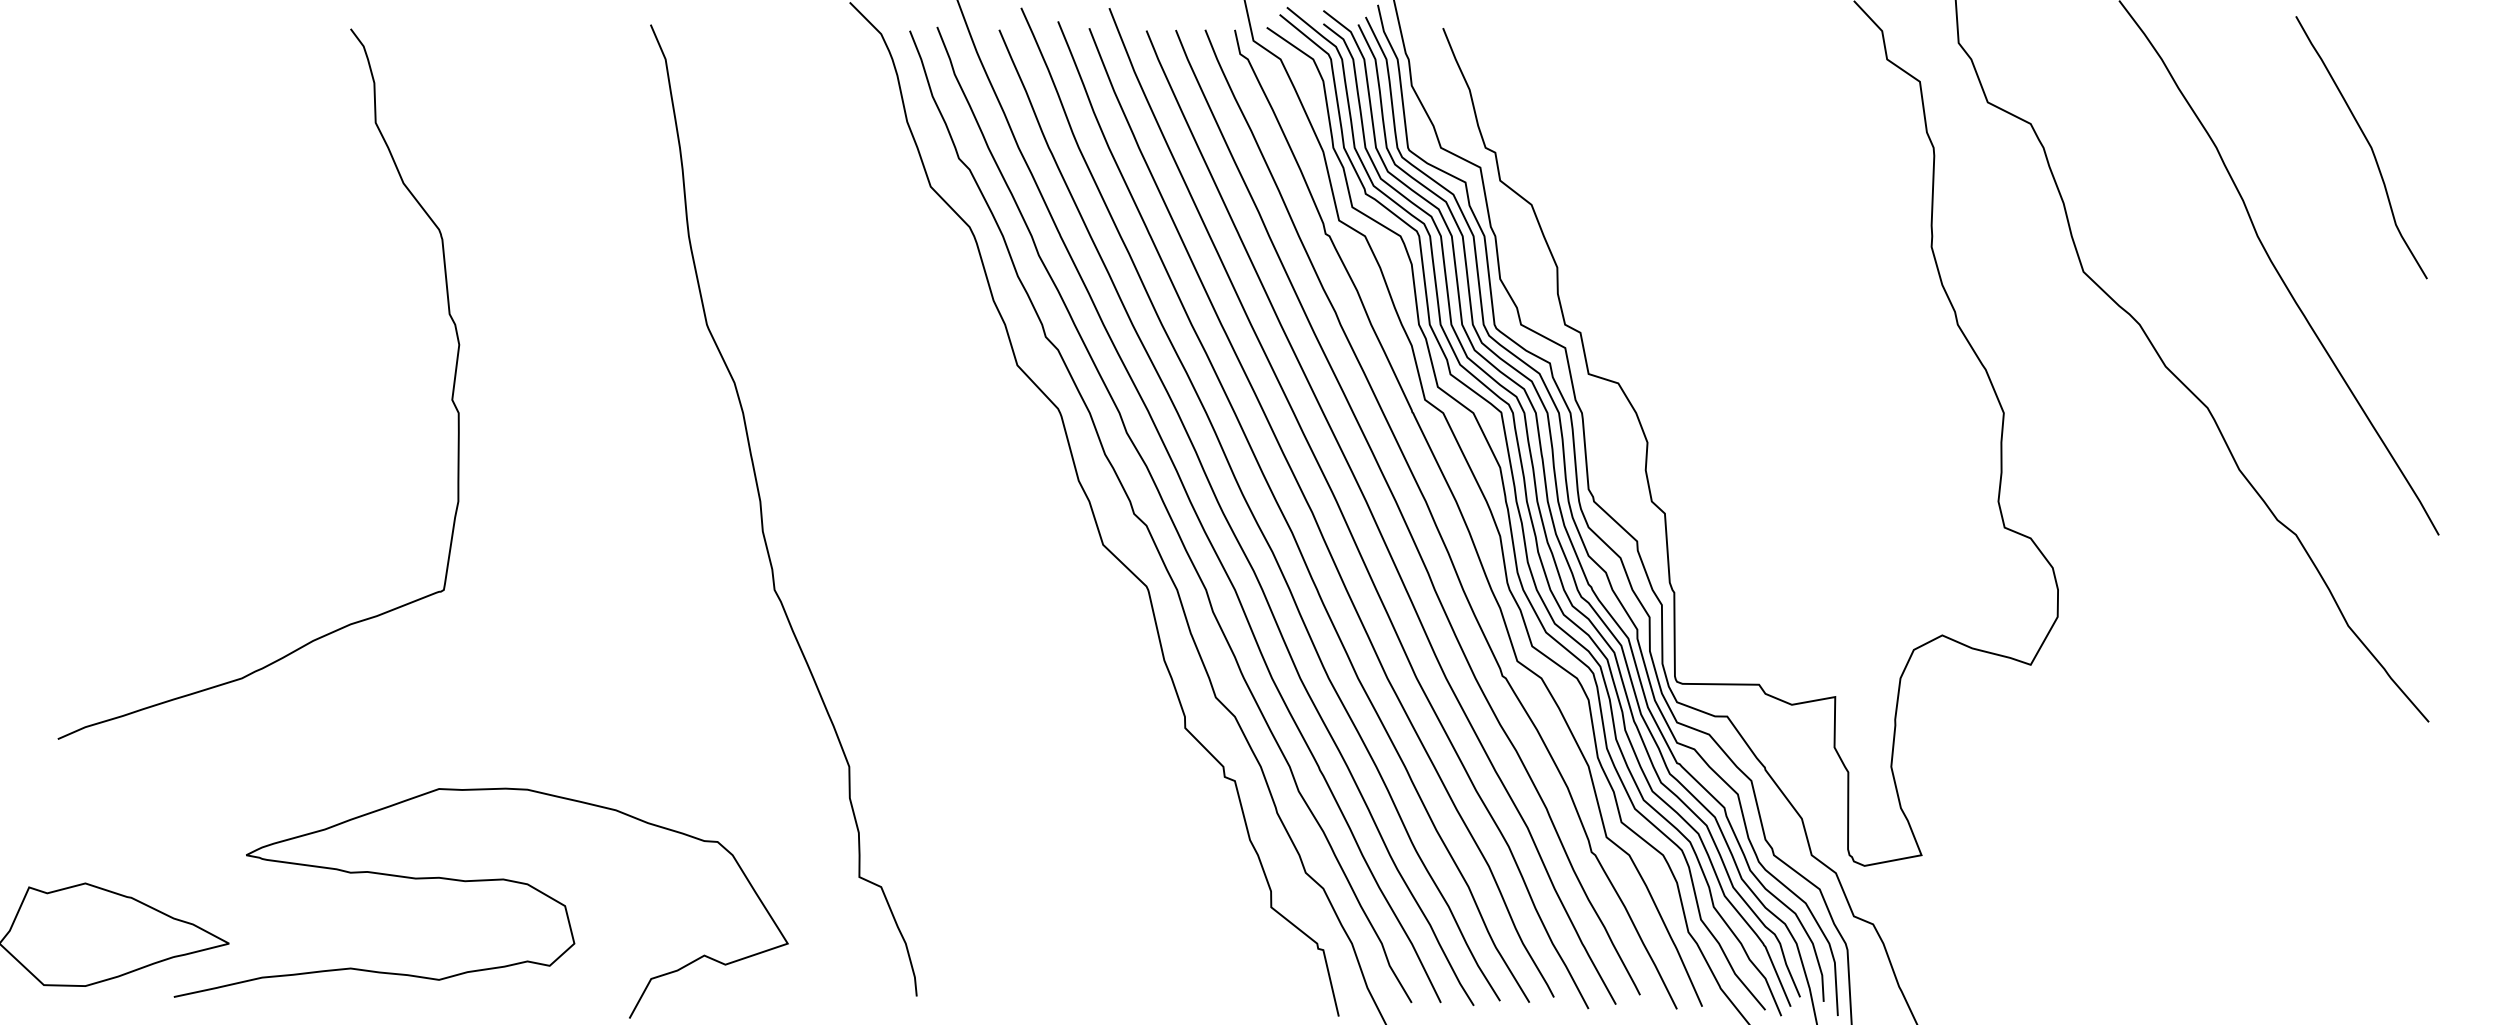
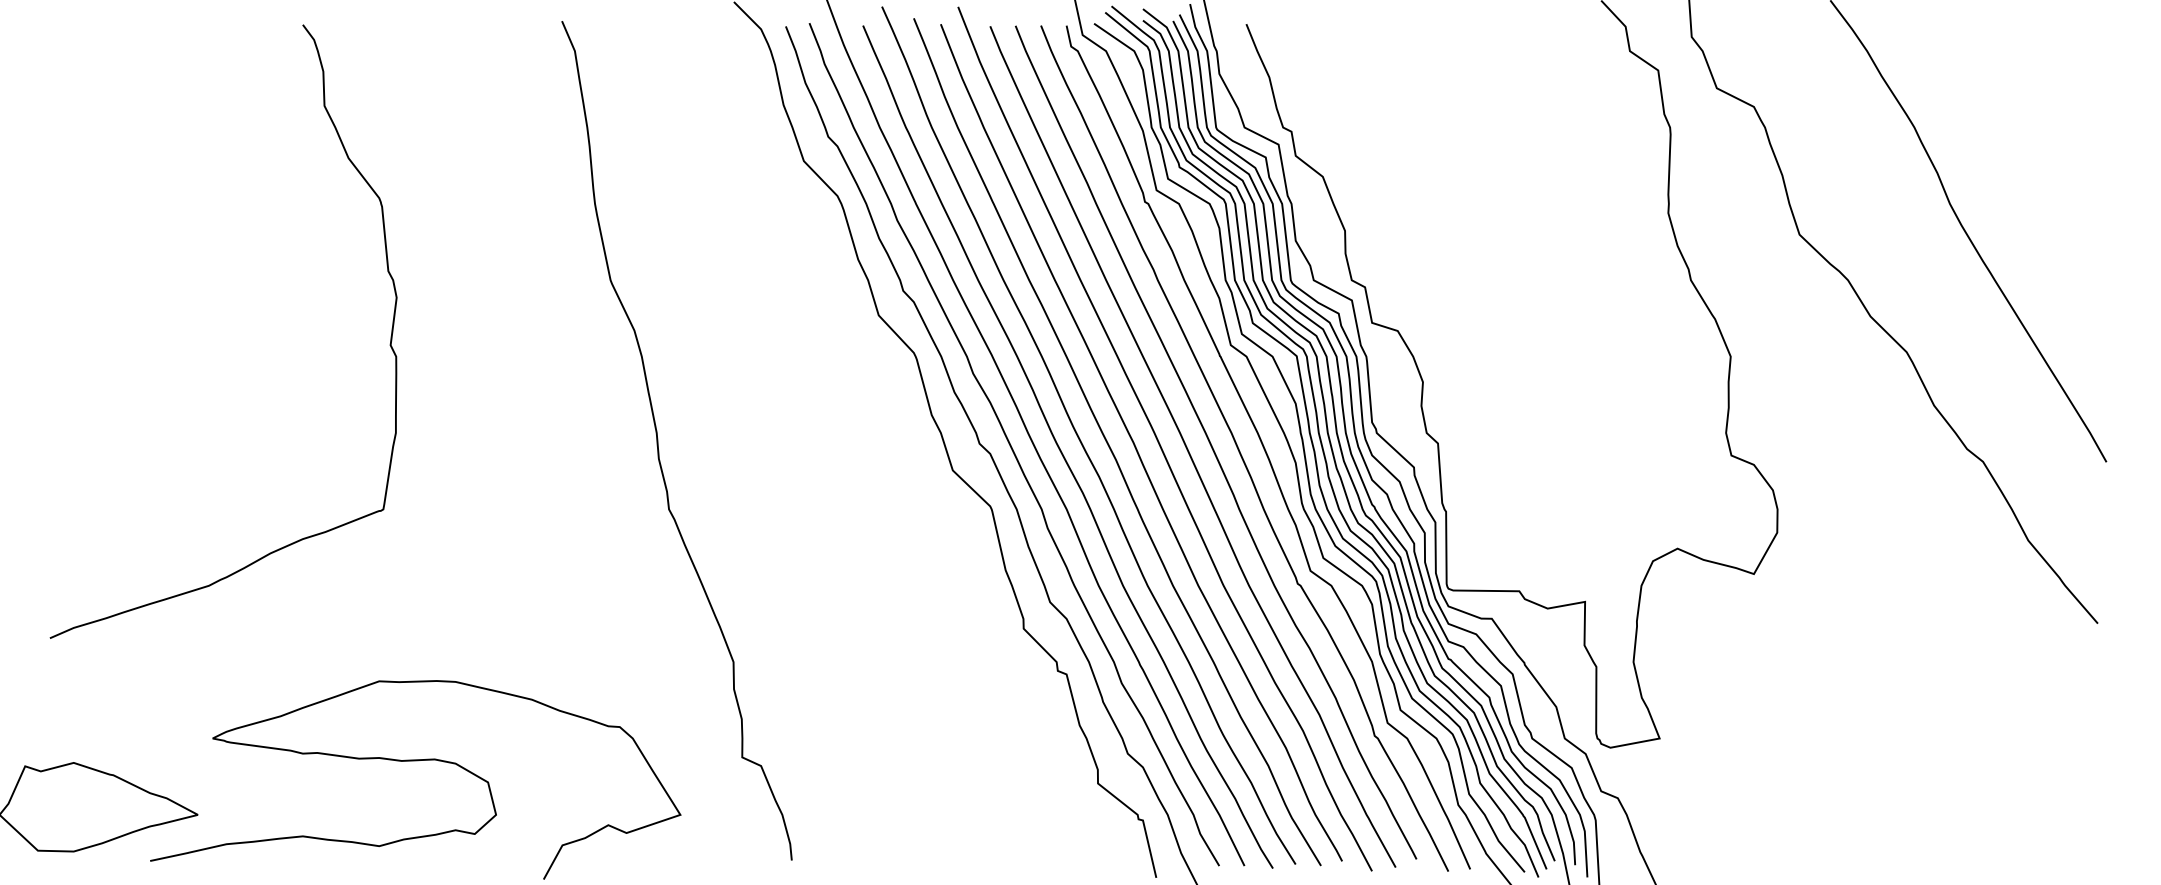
curve: (2367, 143) -> (2044, 123), removed

